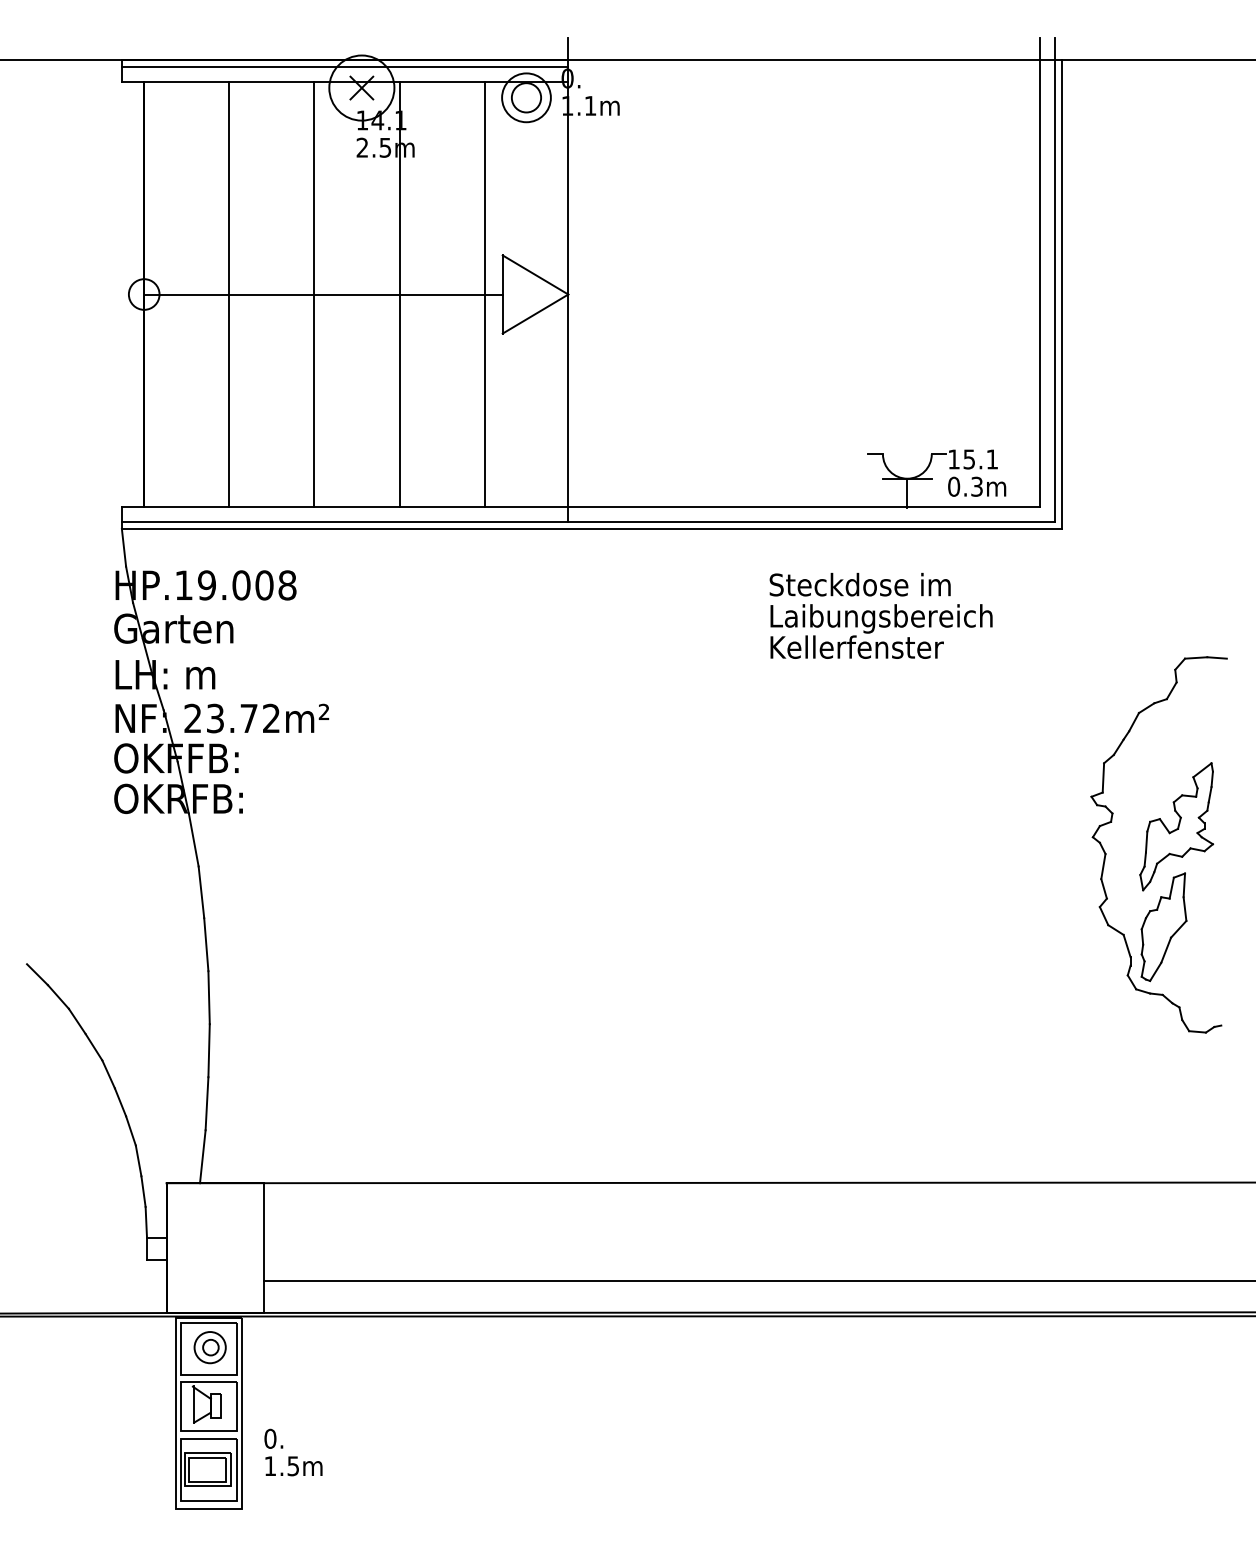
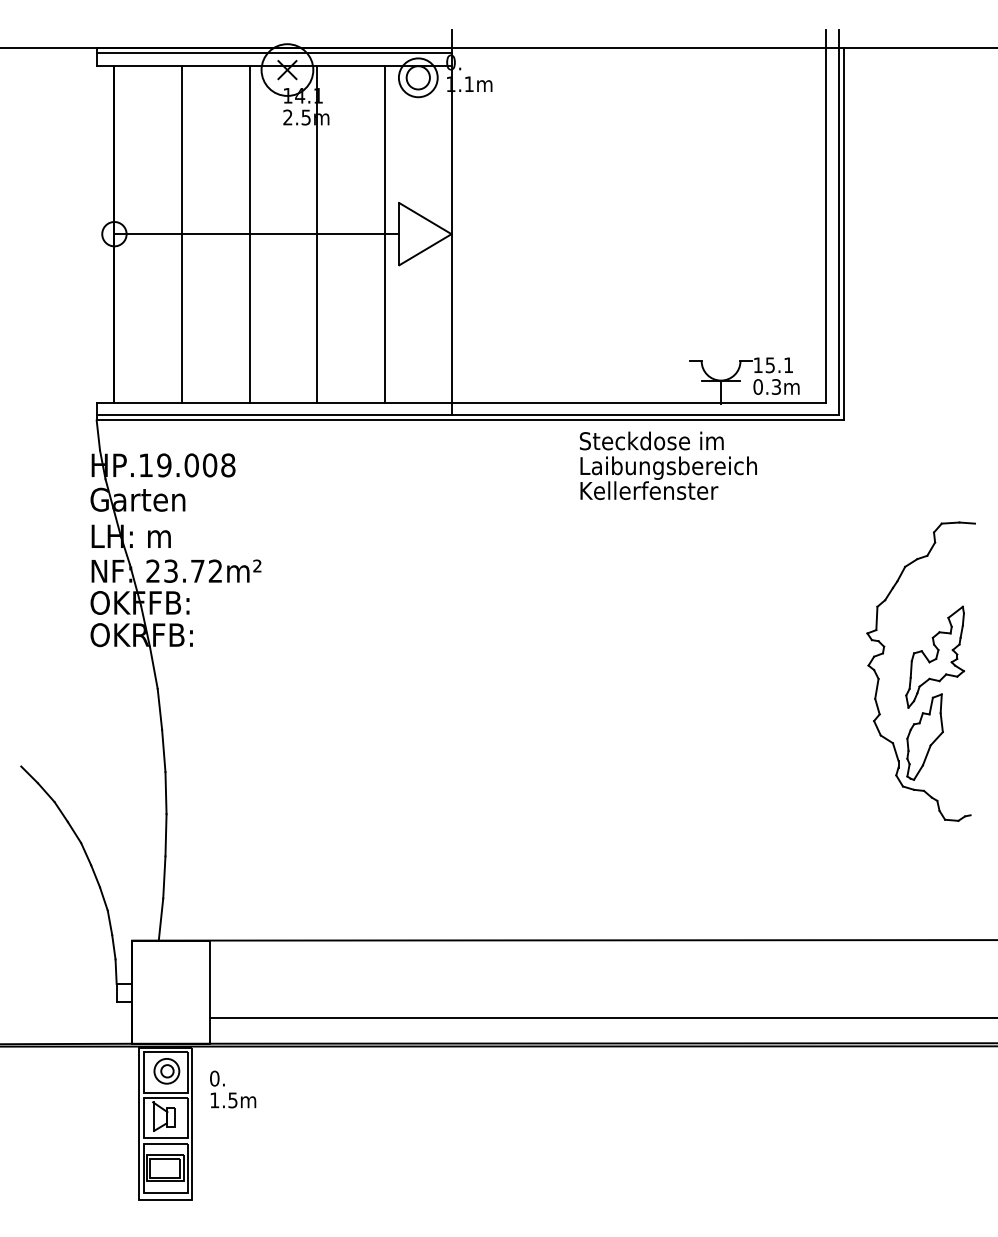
text: (880, 615) -> (667, 465), moved
text: (293, 1452) -> (233, 1089), moved

